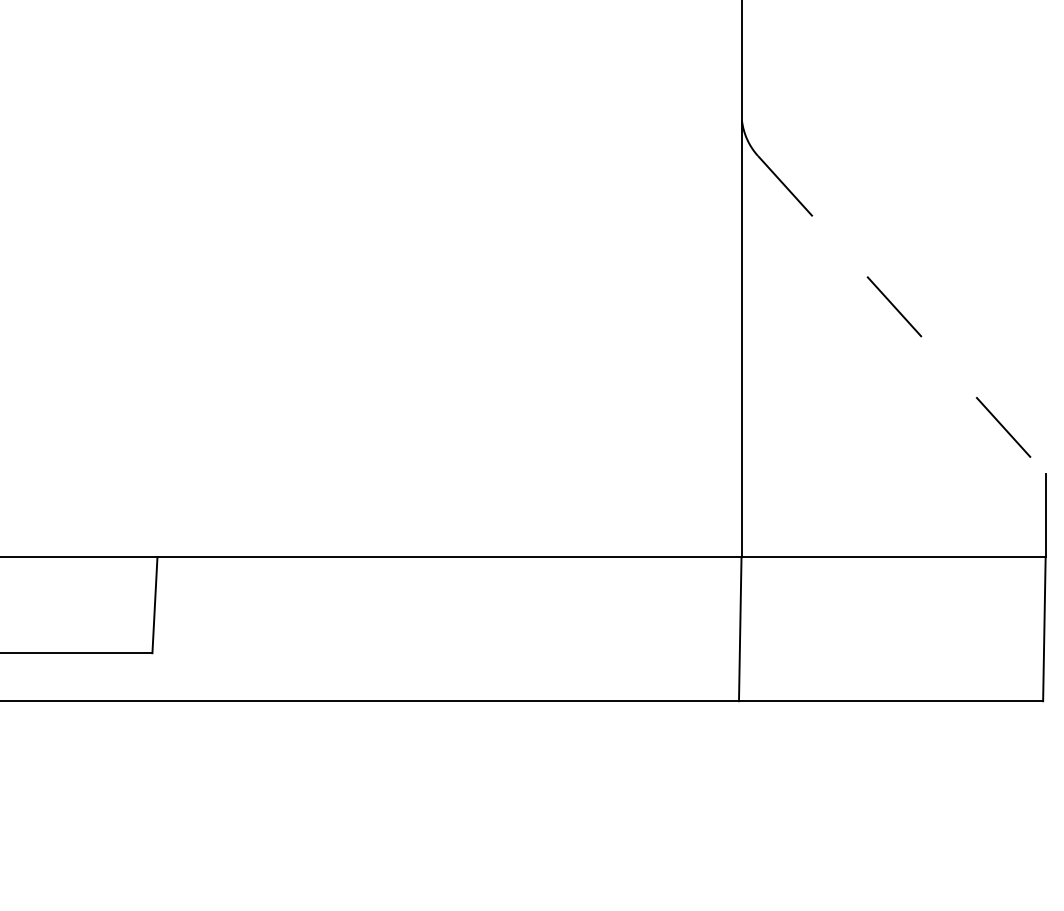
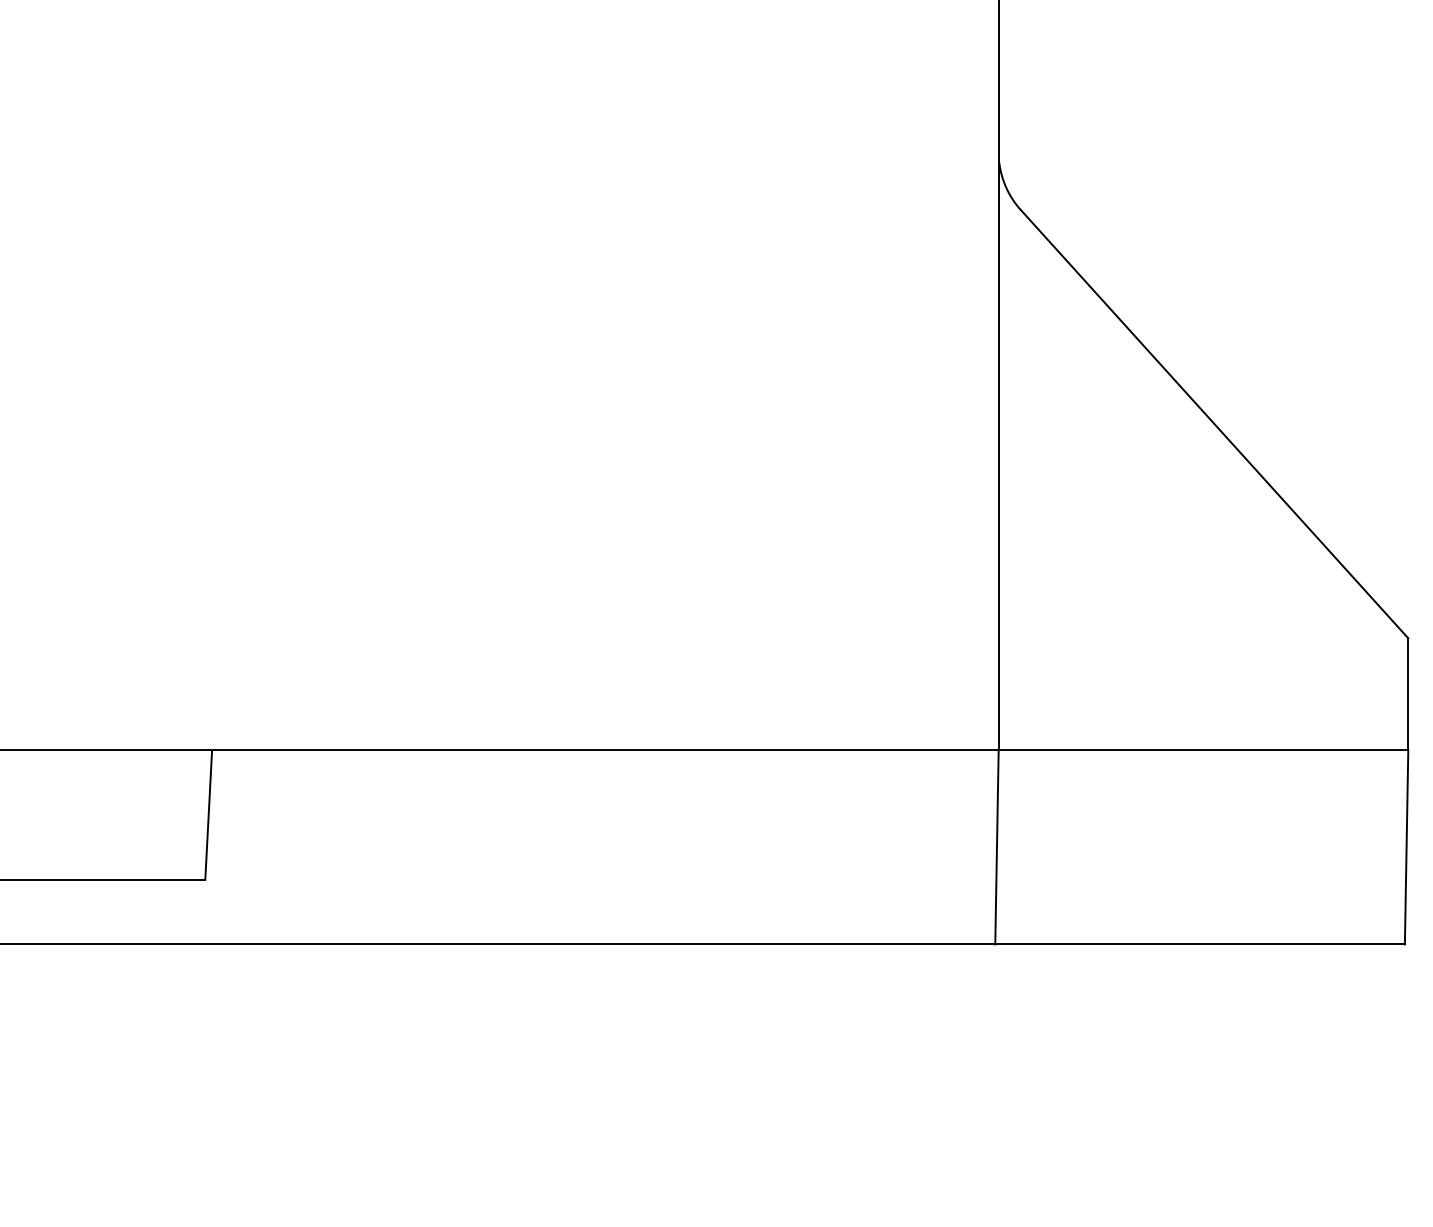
line: (901, 315) -> (1214, 424), dashed -> solid

